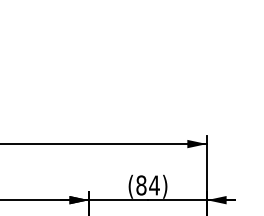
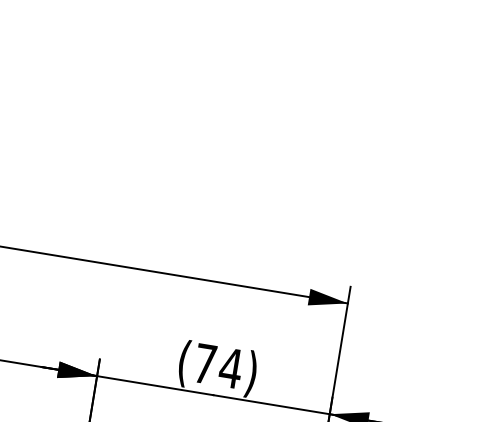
text: (141, 185) -> (205, 364), (84) -> (74)

